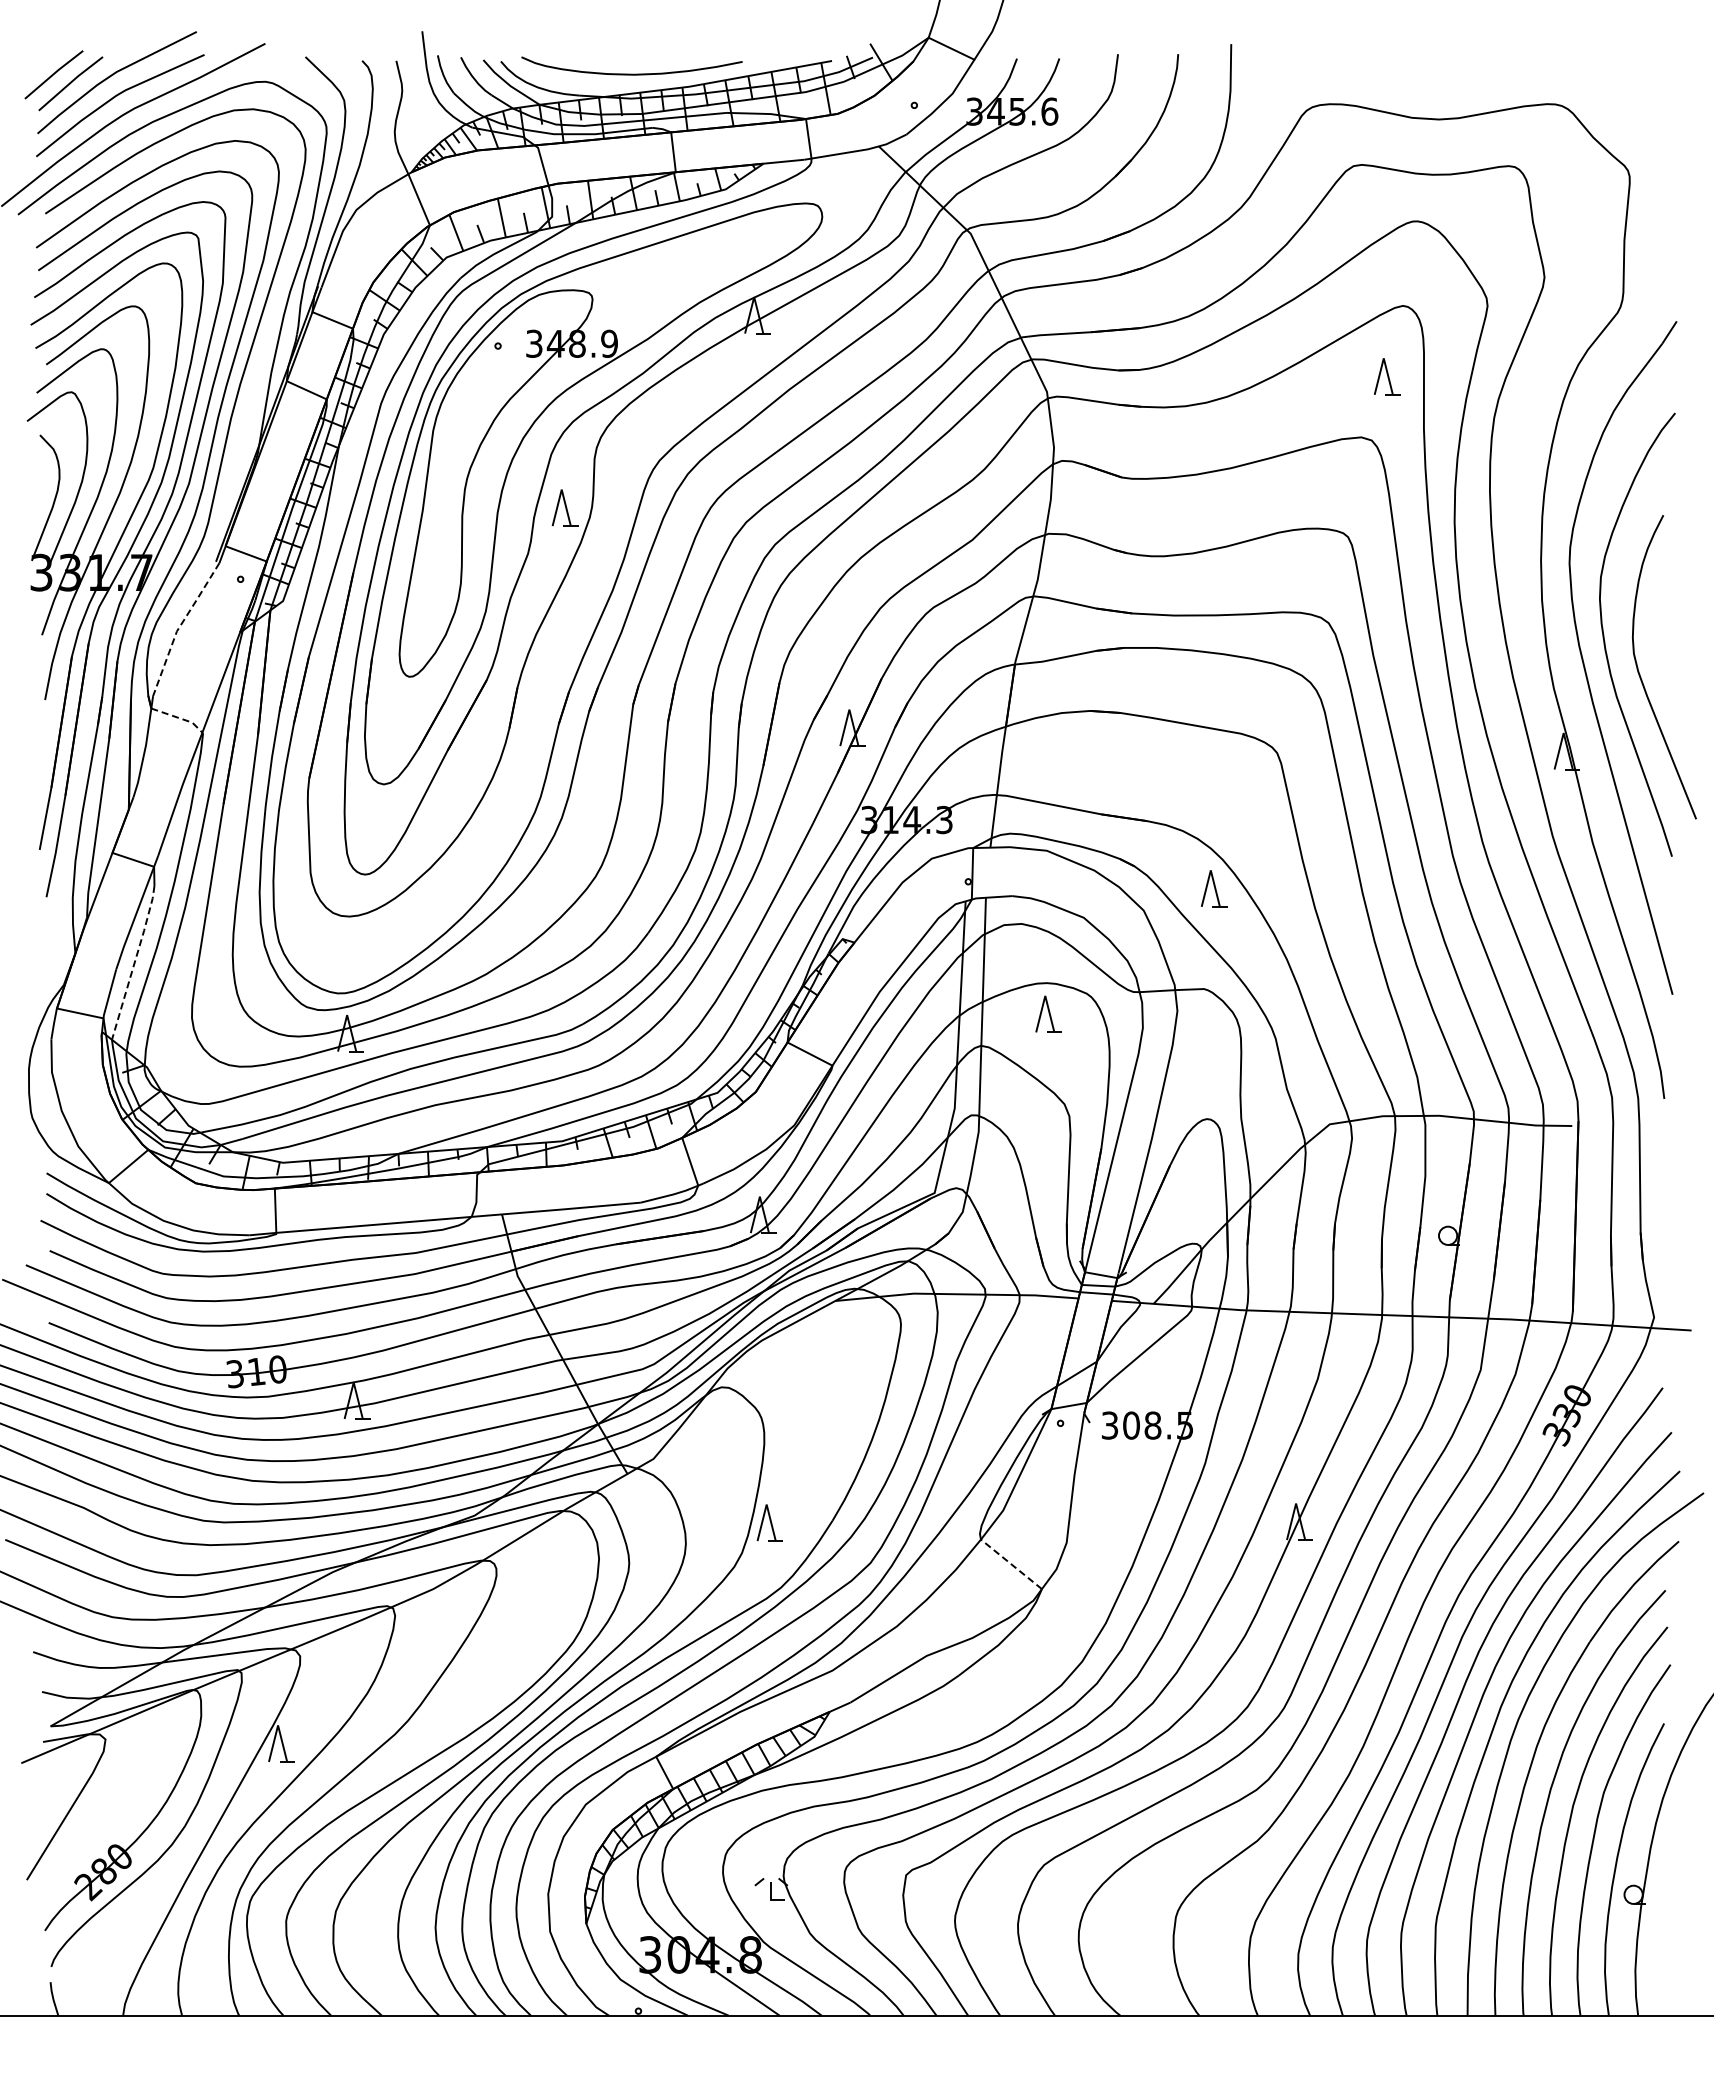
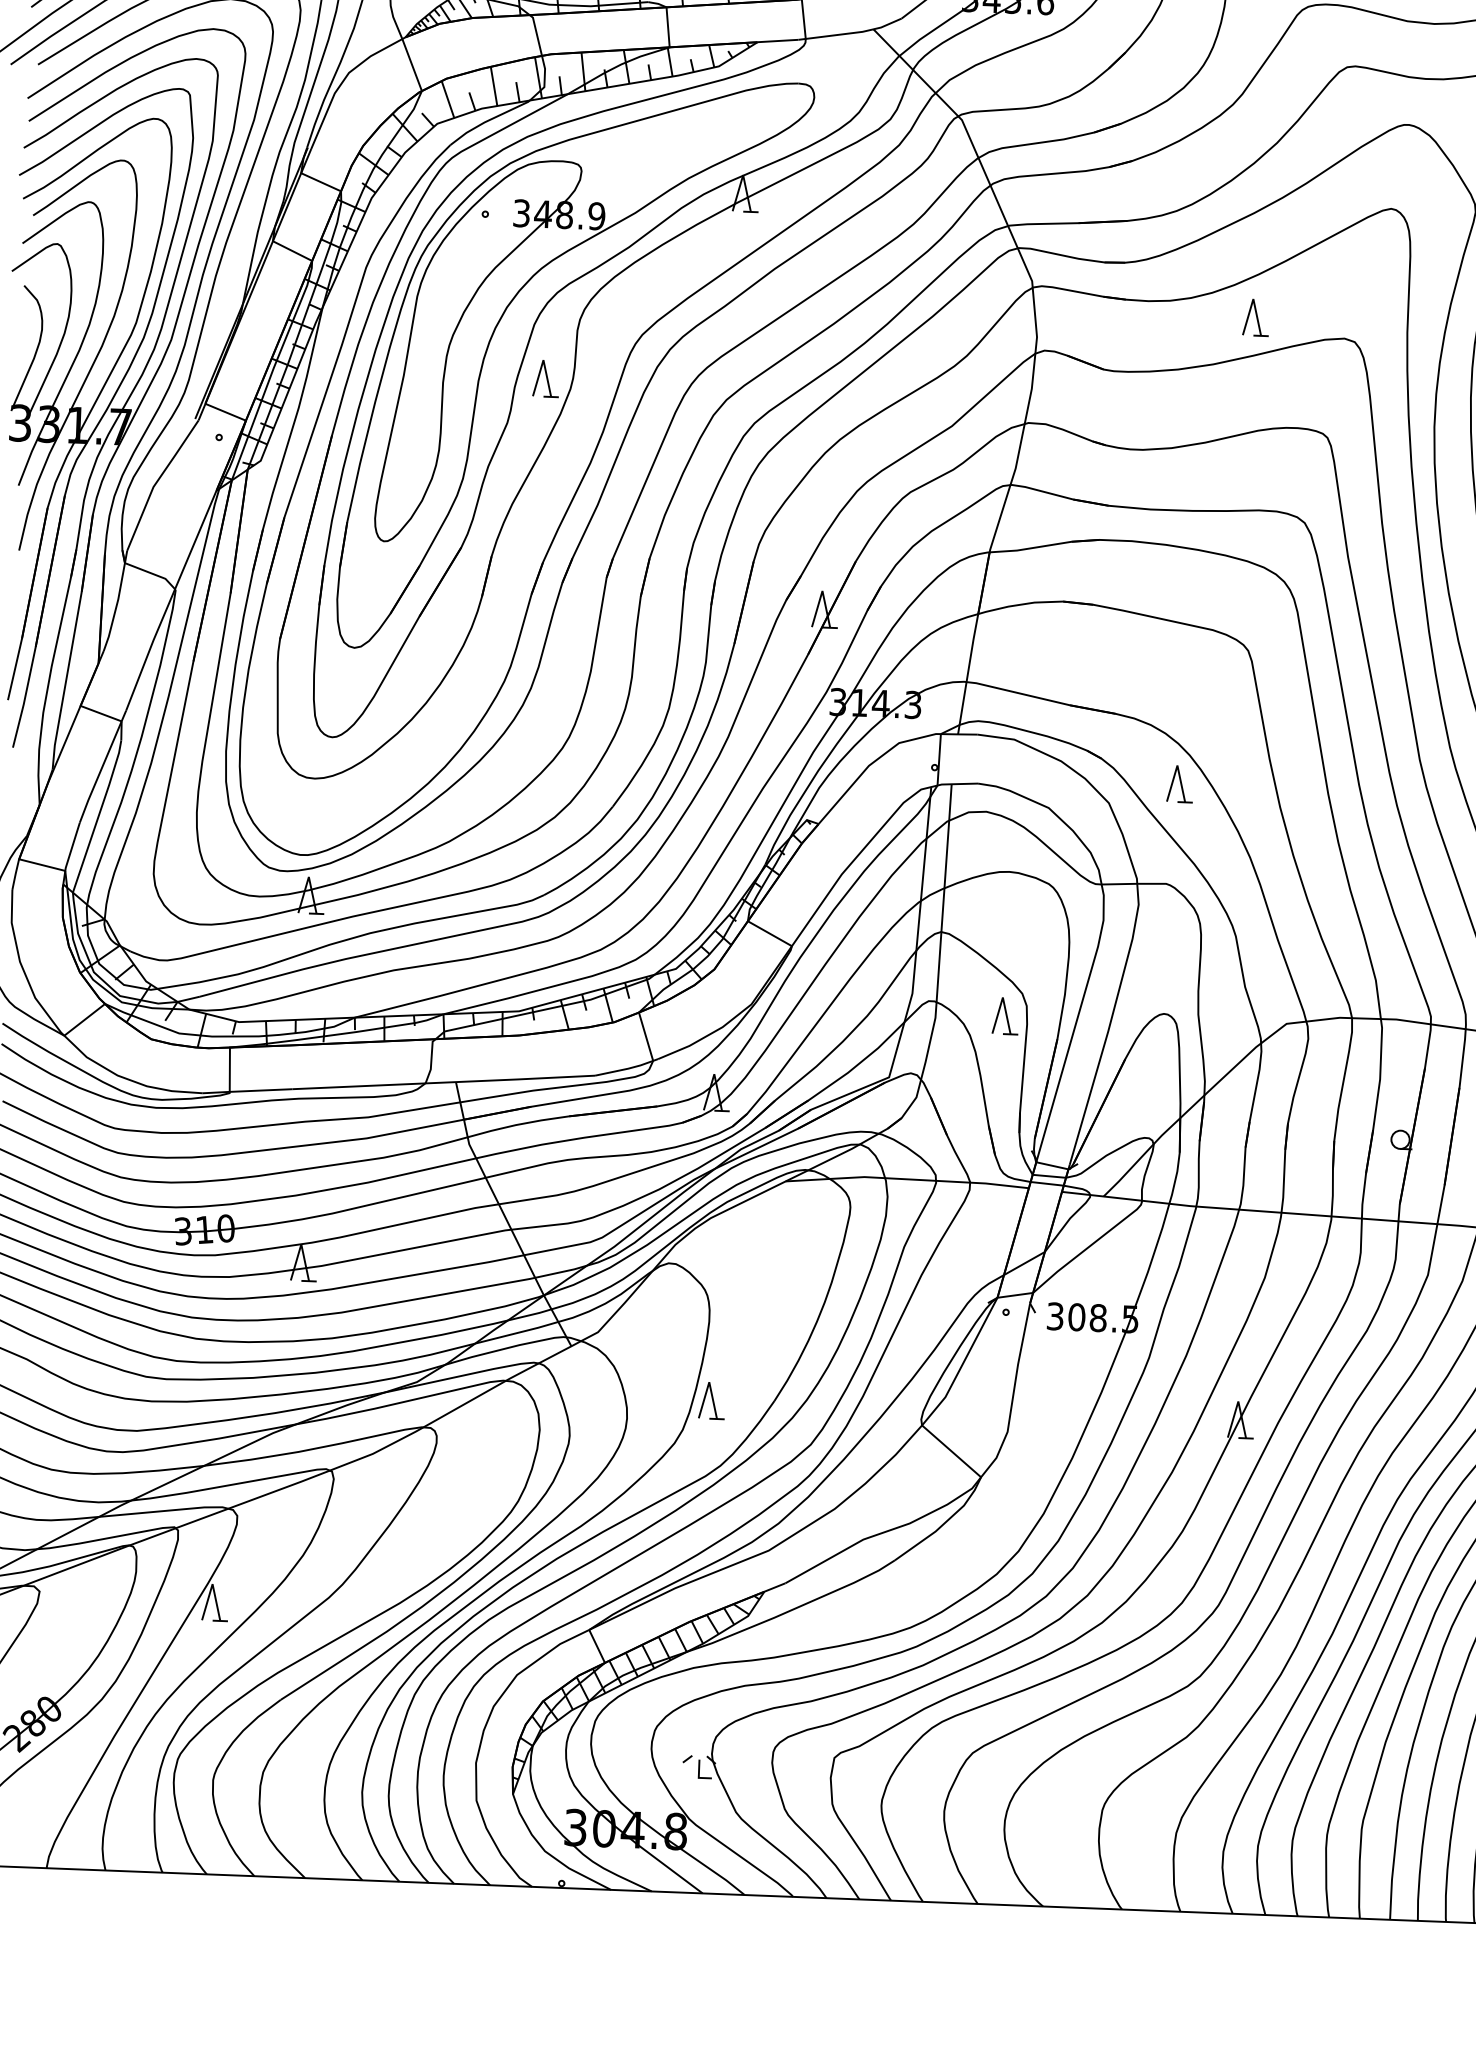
part: (1386, 376) -> (1255, 317), moved
line: (179, 627) -> (156, 483), dashed -> solid
line: (179, 718) -> (152, 574), dashed -> solid
line: (134, 962) -> (98, 816), dashed -> solid
part: (1048, 1013) -> (1005, 1015), moved
line: (1011, 1564) -> (951, 1451), dashed -> solid

